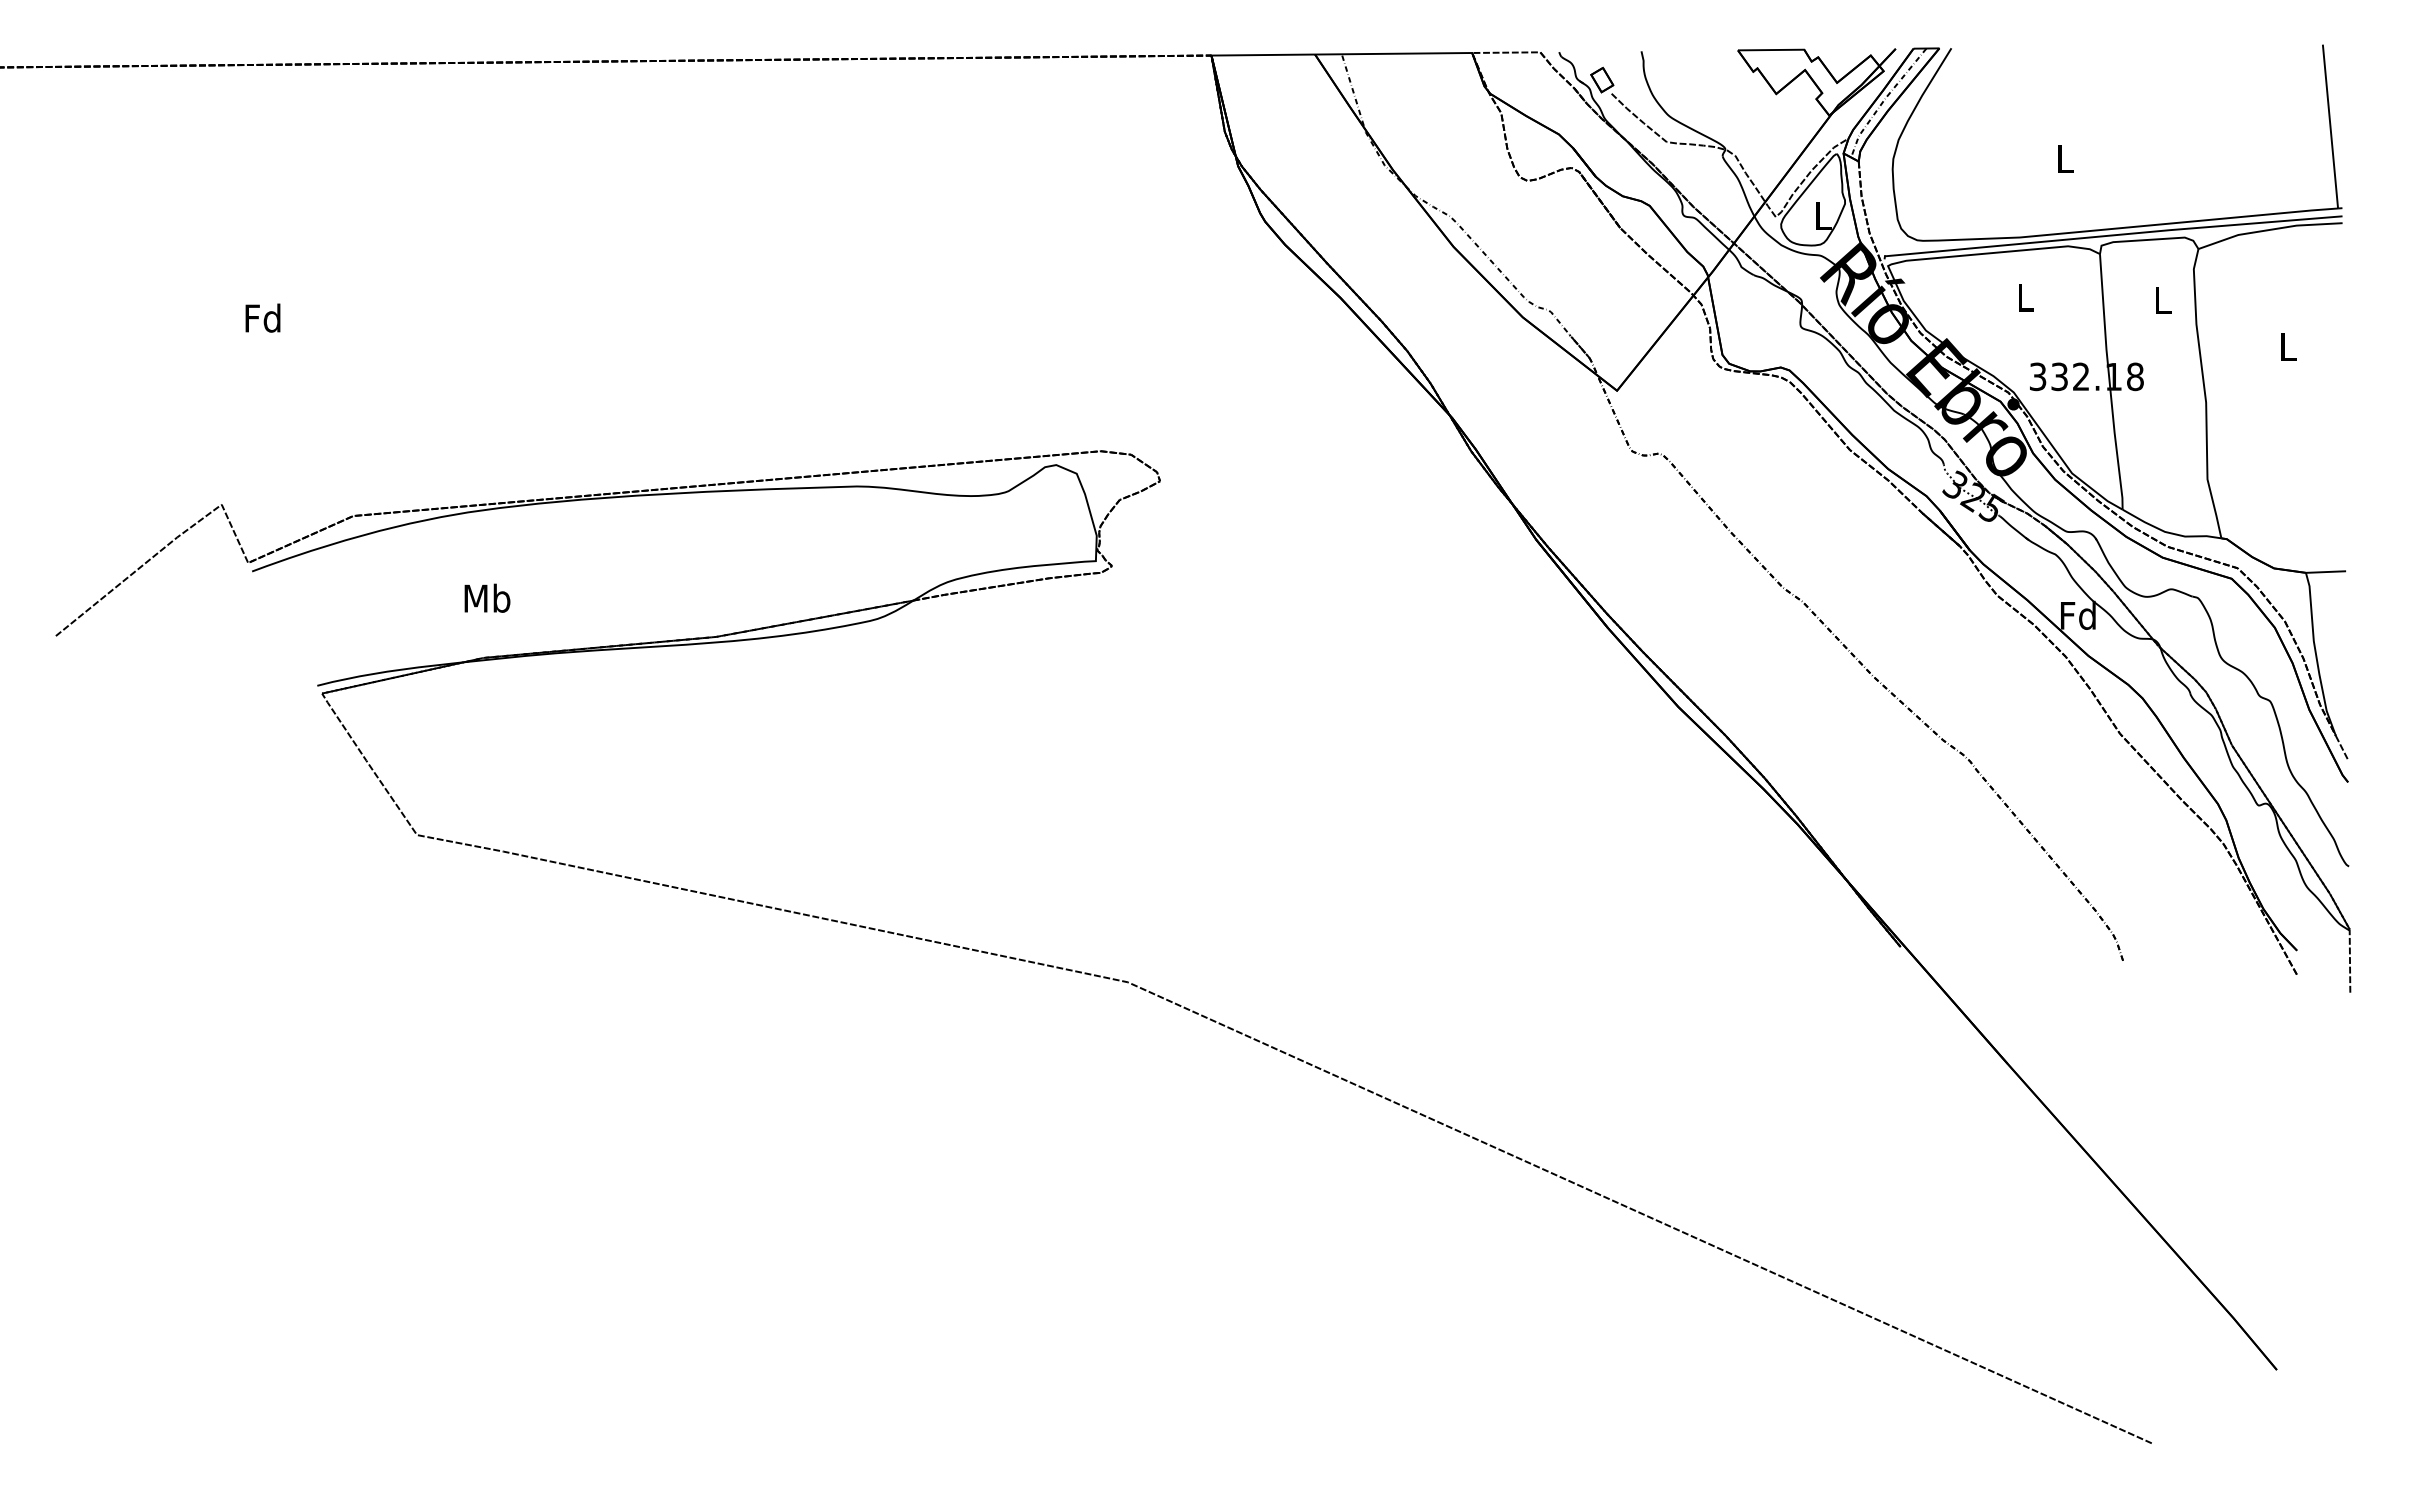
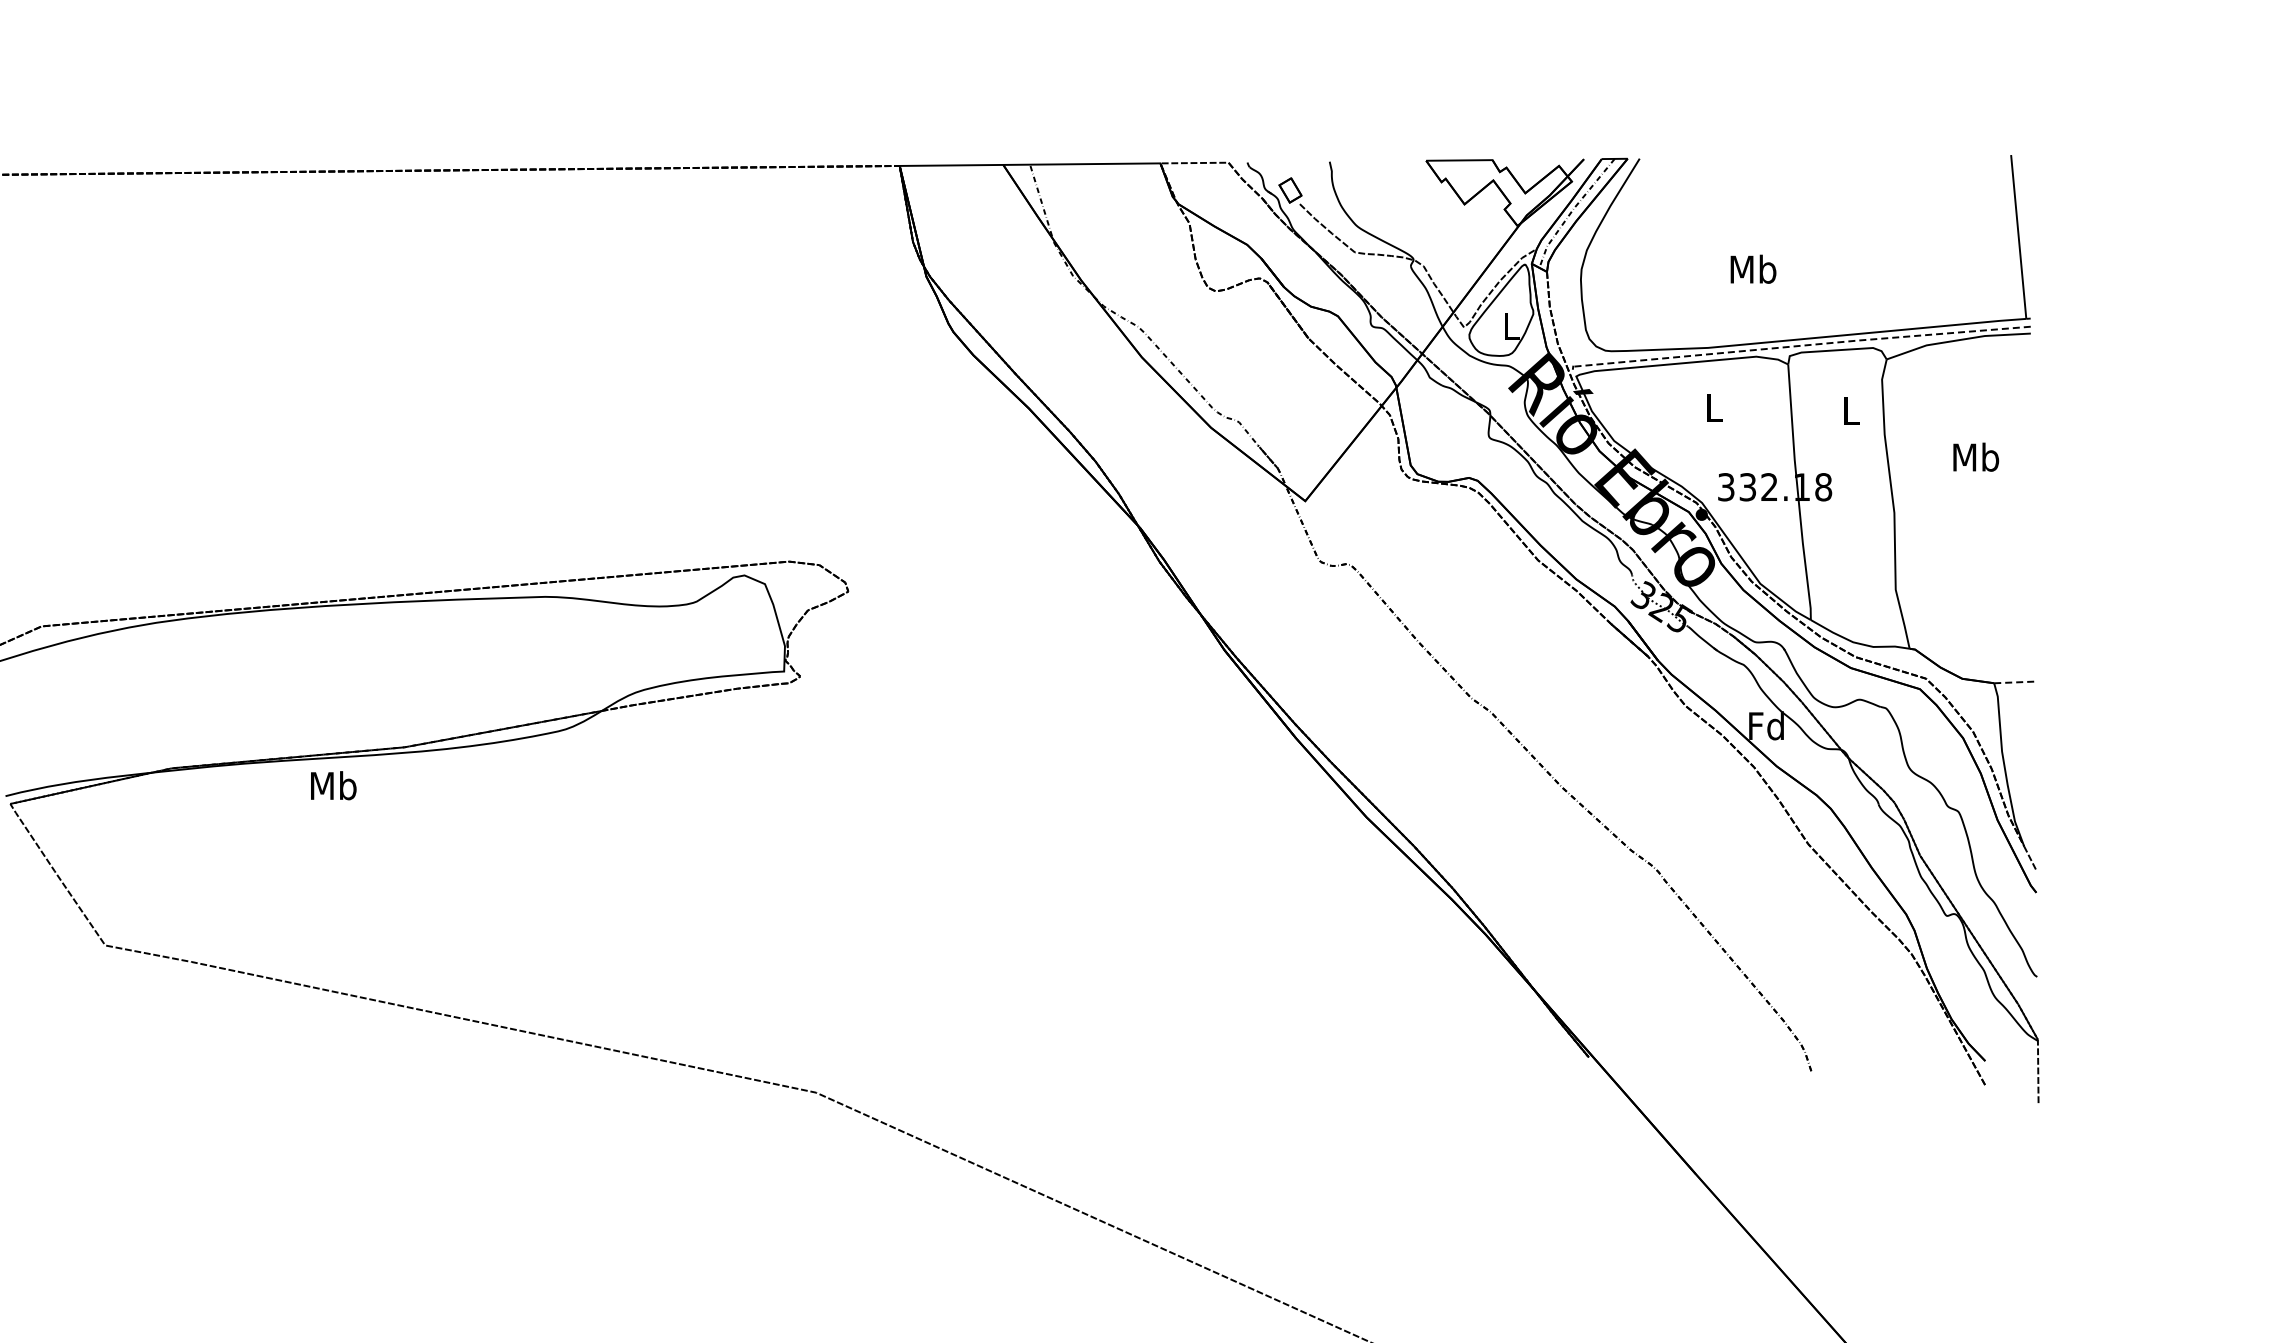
text: (2065, 158) -> (1753, 268), L -> Mb
line: (2113, 235) -> (1801, 345), solid -> dashed
text: (2287, 346) -> (1975, 456), L -> Mb
line: (2326, 572) -> (2014, 682), solid -> dashed
text: (487, 597) -> (333, 784), moved

